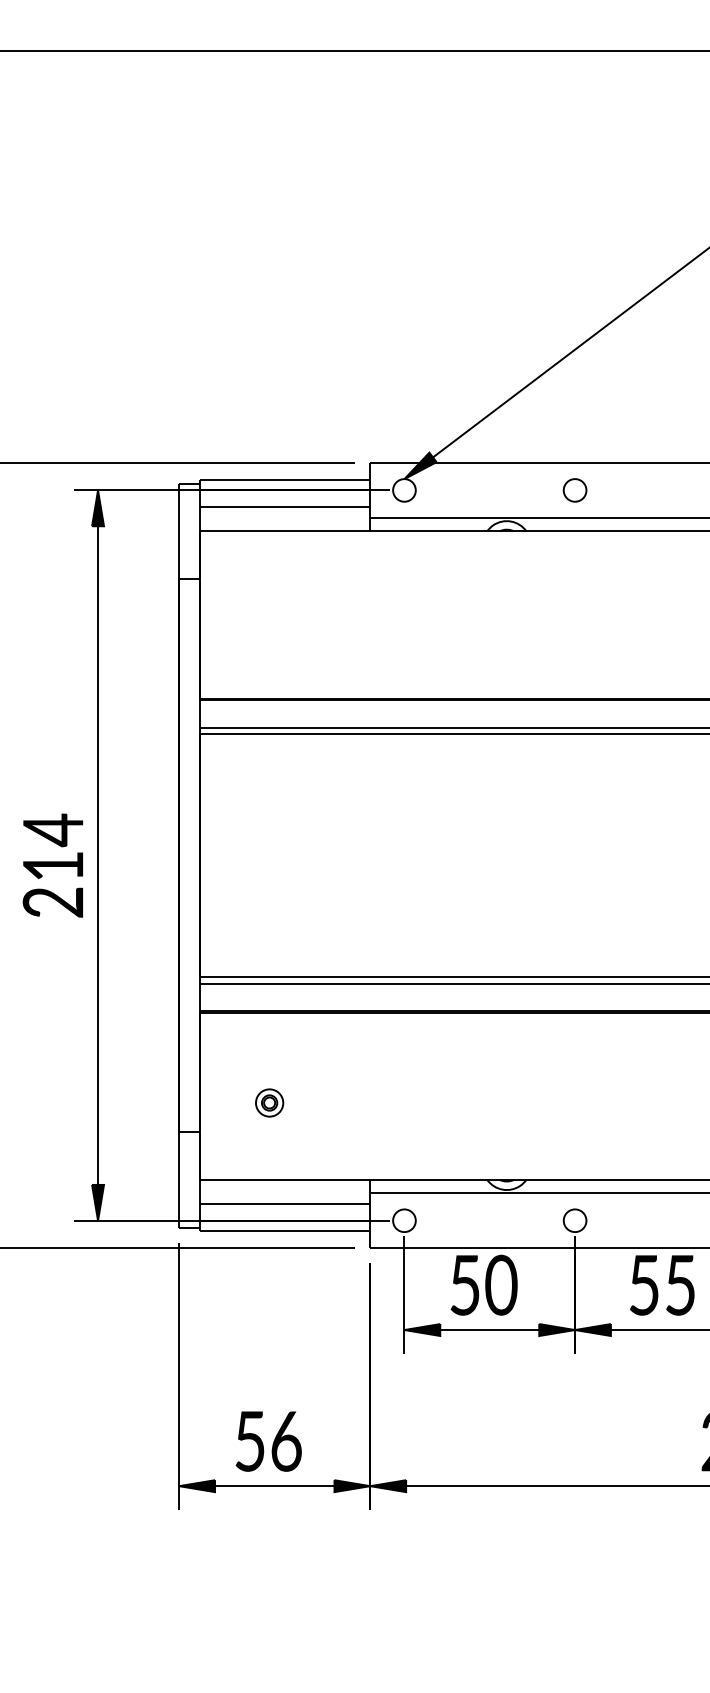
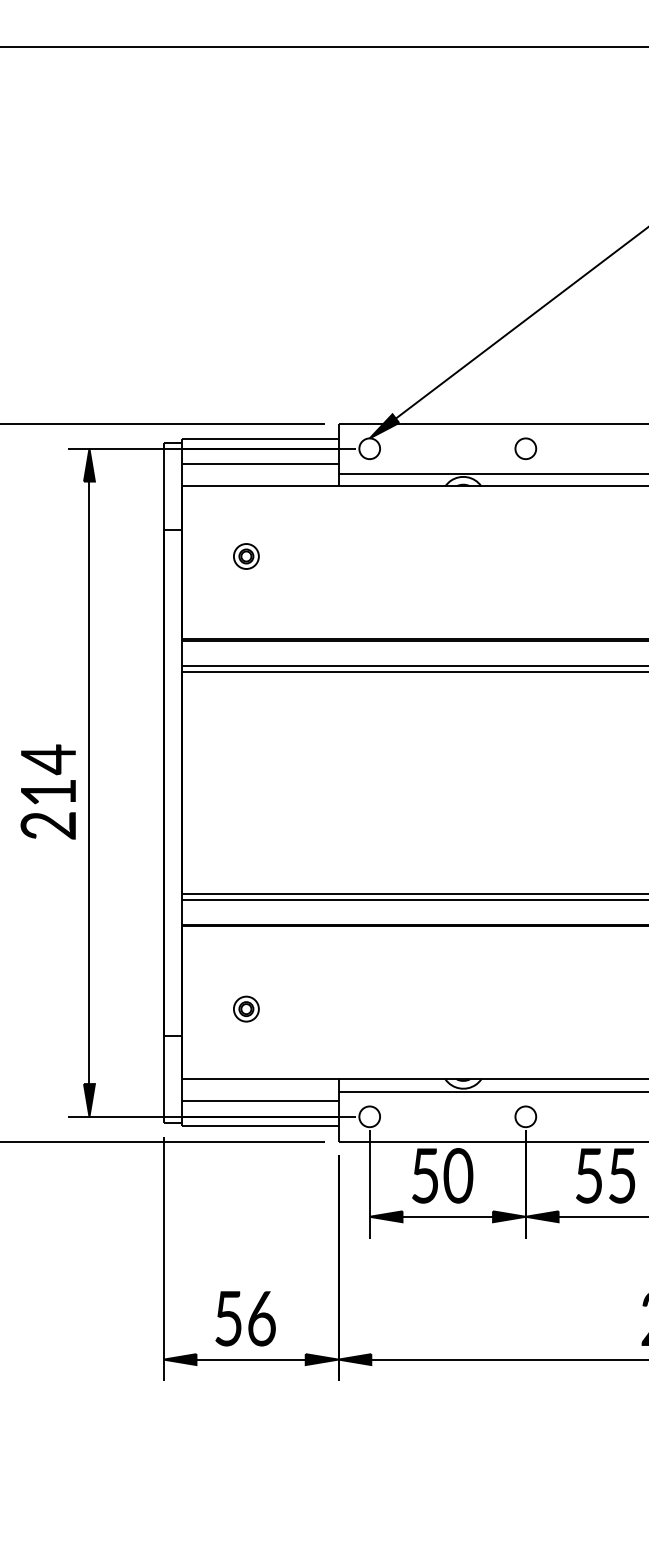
part: (269, 607) -> (246, 555), added

